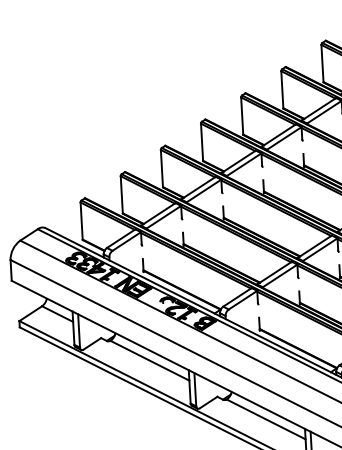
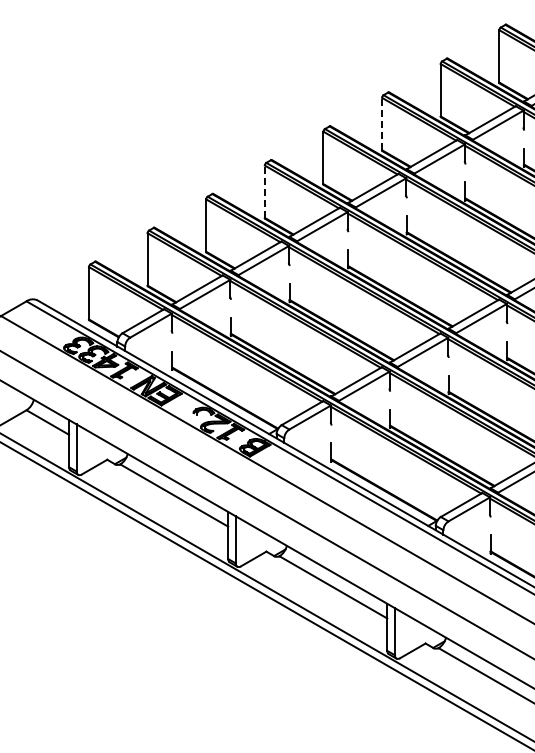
line: (282, 89) -> (382, 123), solid -> dashed
line: (201, 142) -> (264, 191), solid -> dashed

